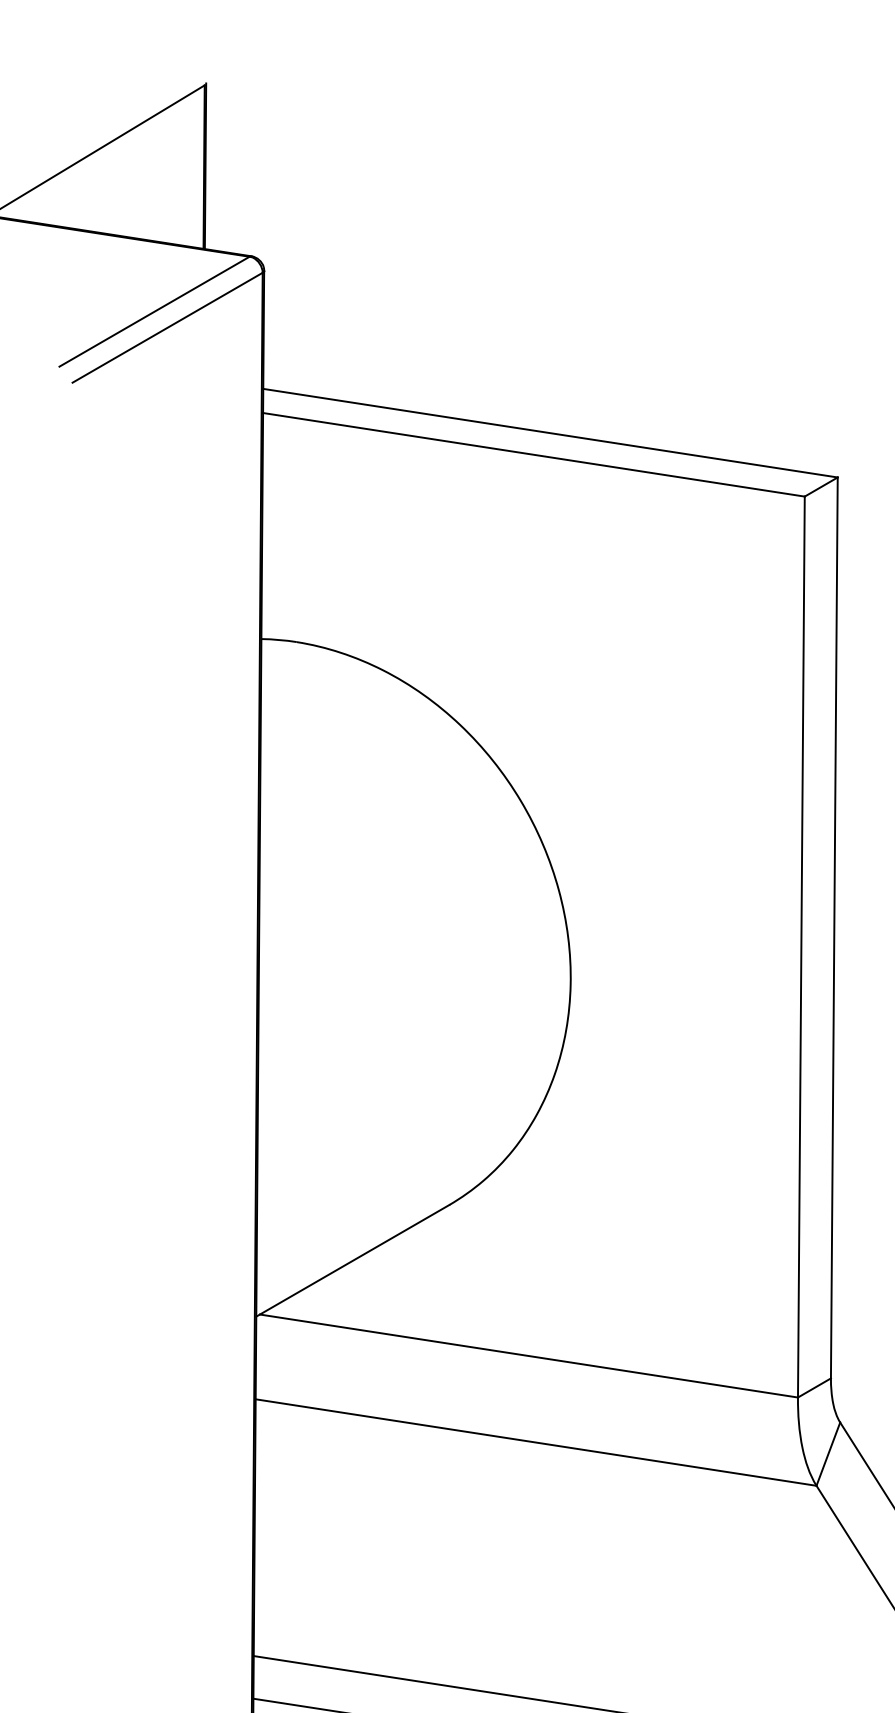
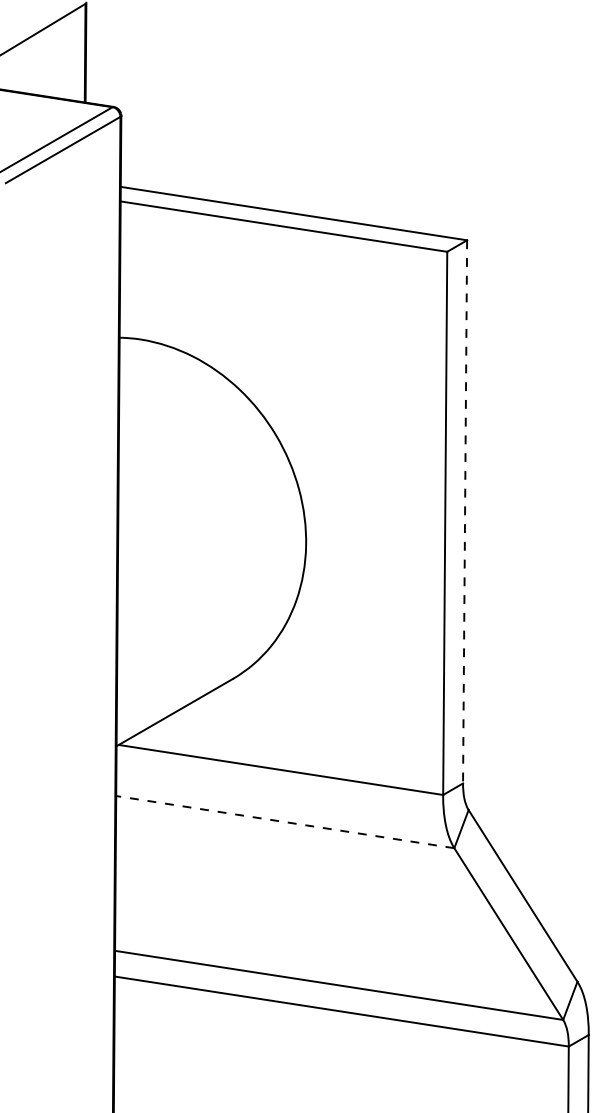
line: (835, 927) -> (465, 511), solid -> dashed
line: (534, 1443) -> (284, 822), solid -> dashed

